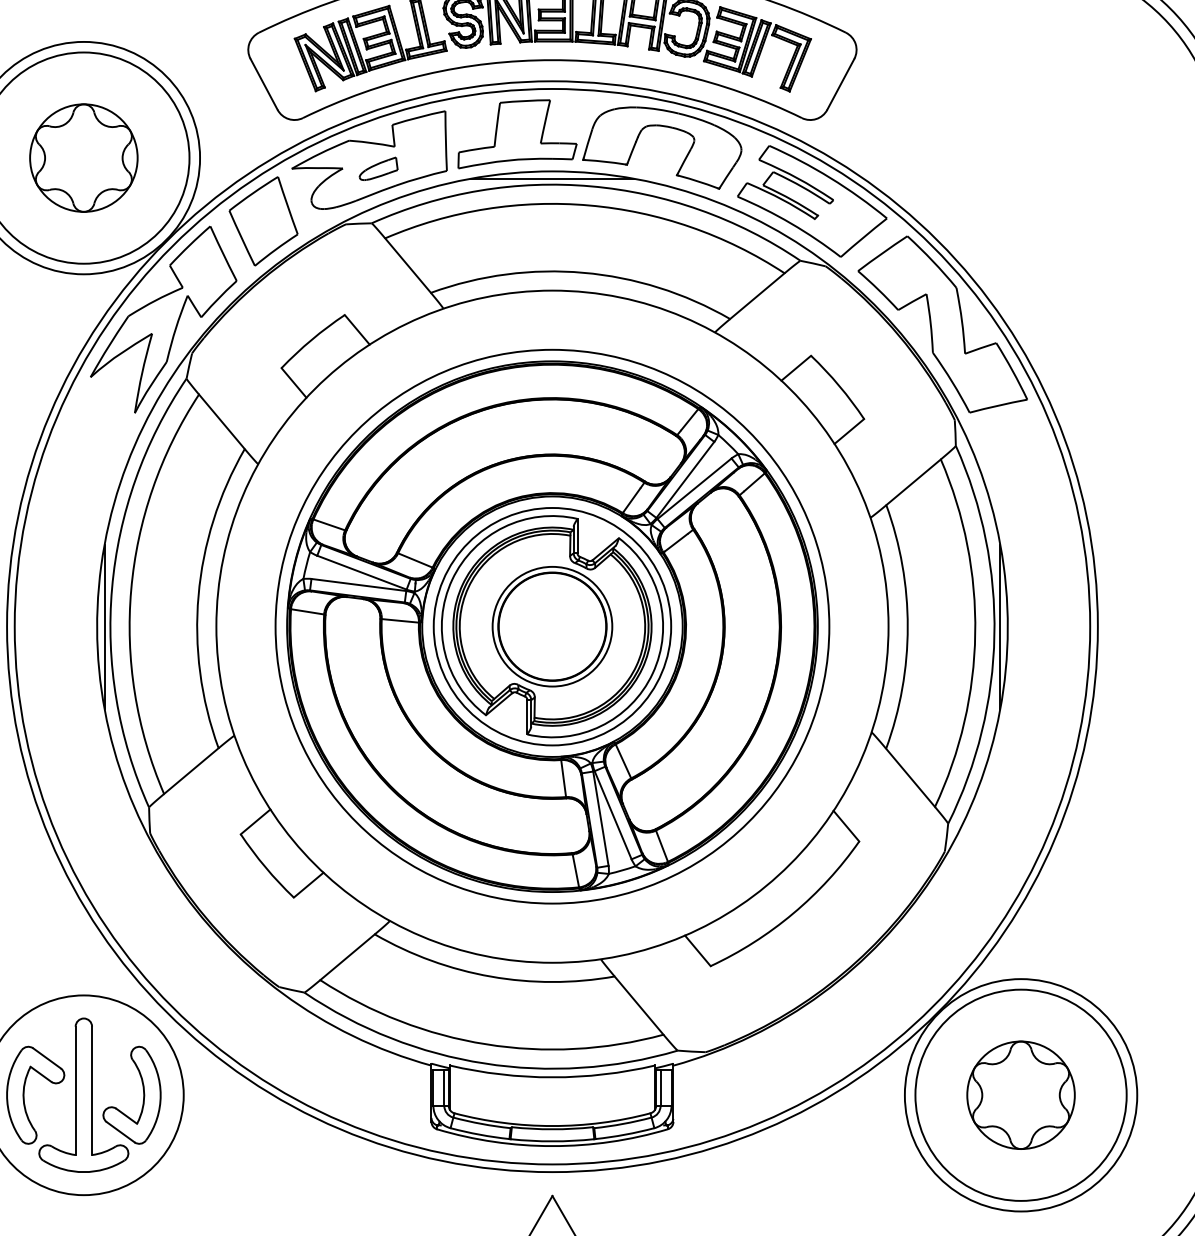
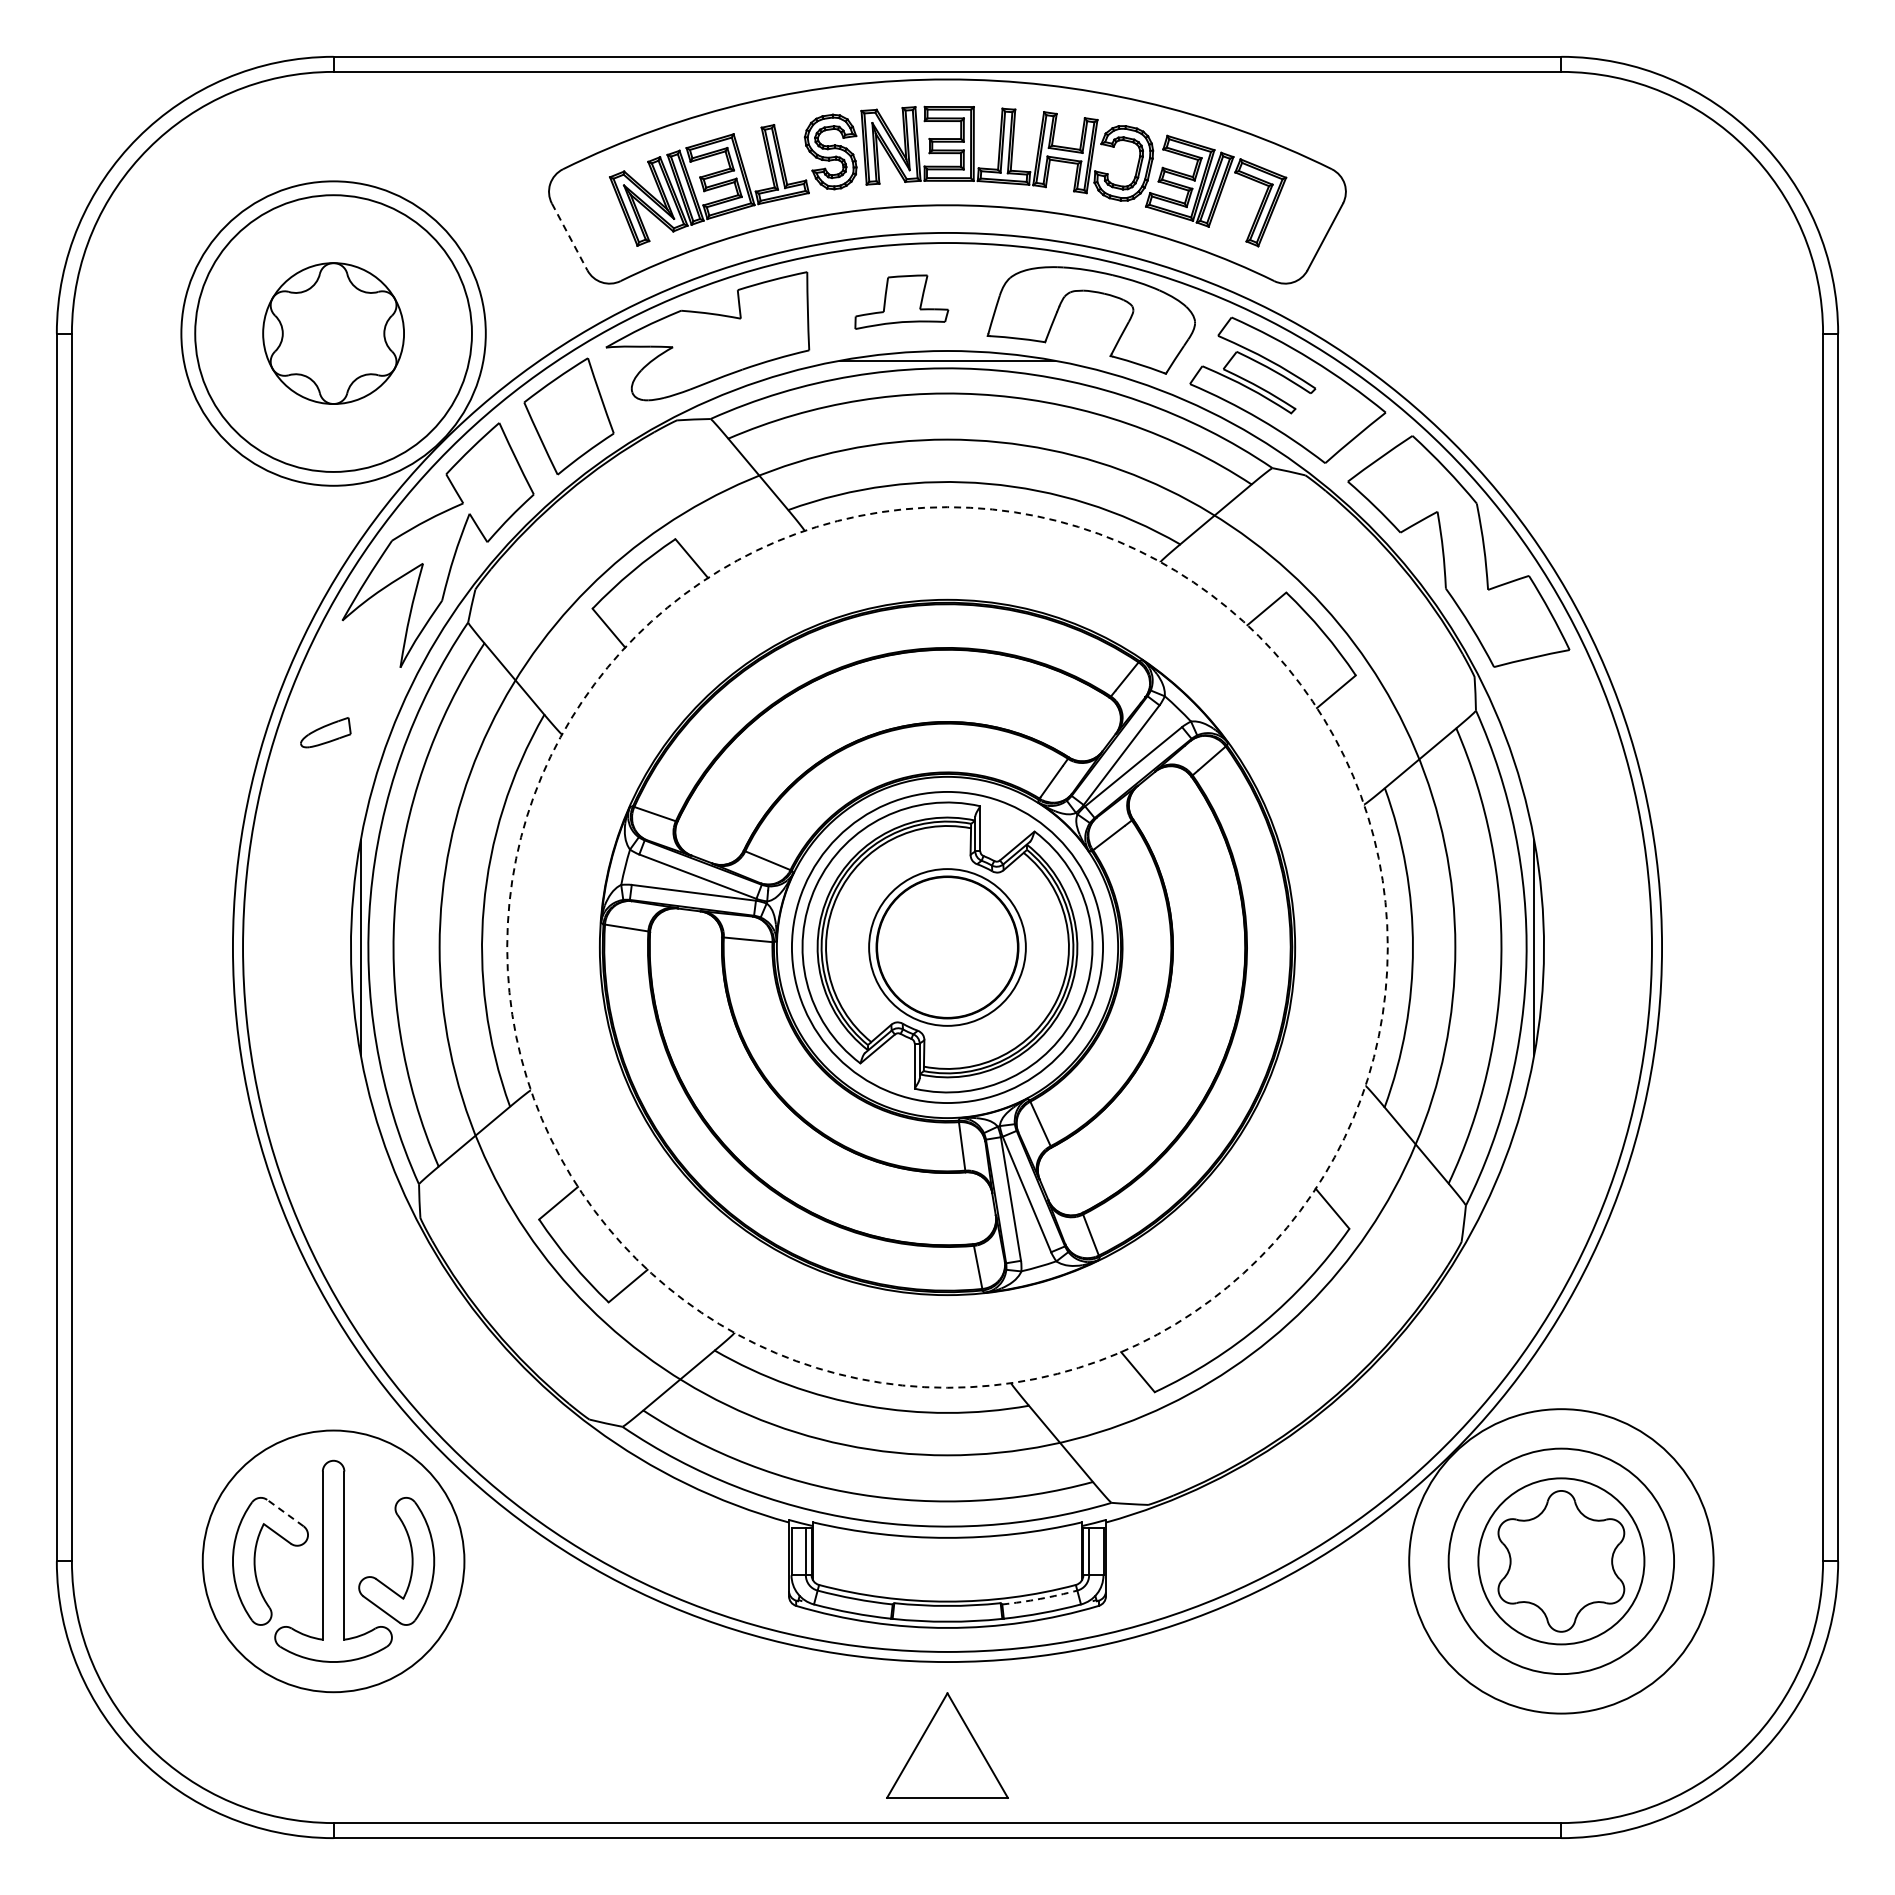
line: (263, 84) -> (569, 237), solid -> dashed
part: (517, 133) -> (901, 301), size x0.6
part: (378, 168) -> (325, 732), moved
circle: (552, 626) -> (947, 947), size x1.4
circle: (552, 626) -> (947, 947), solid -> dashed
line: (46, 1057) -> (284, 1512), solid -> dashed
circle: (1020, 1094) -> (1560, 1560), size x1.6
circle: (1021, 1095) -> (1561, 1561), size x0.6
arc: (623, 1123) -> (1040, 1598), solid -> dashed

